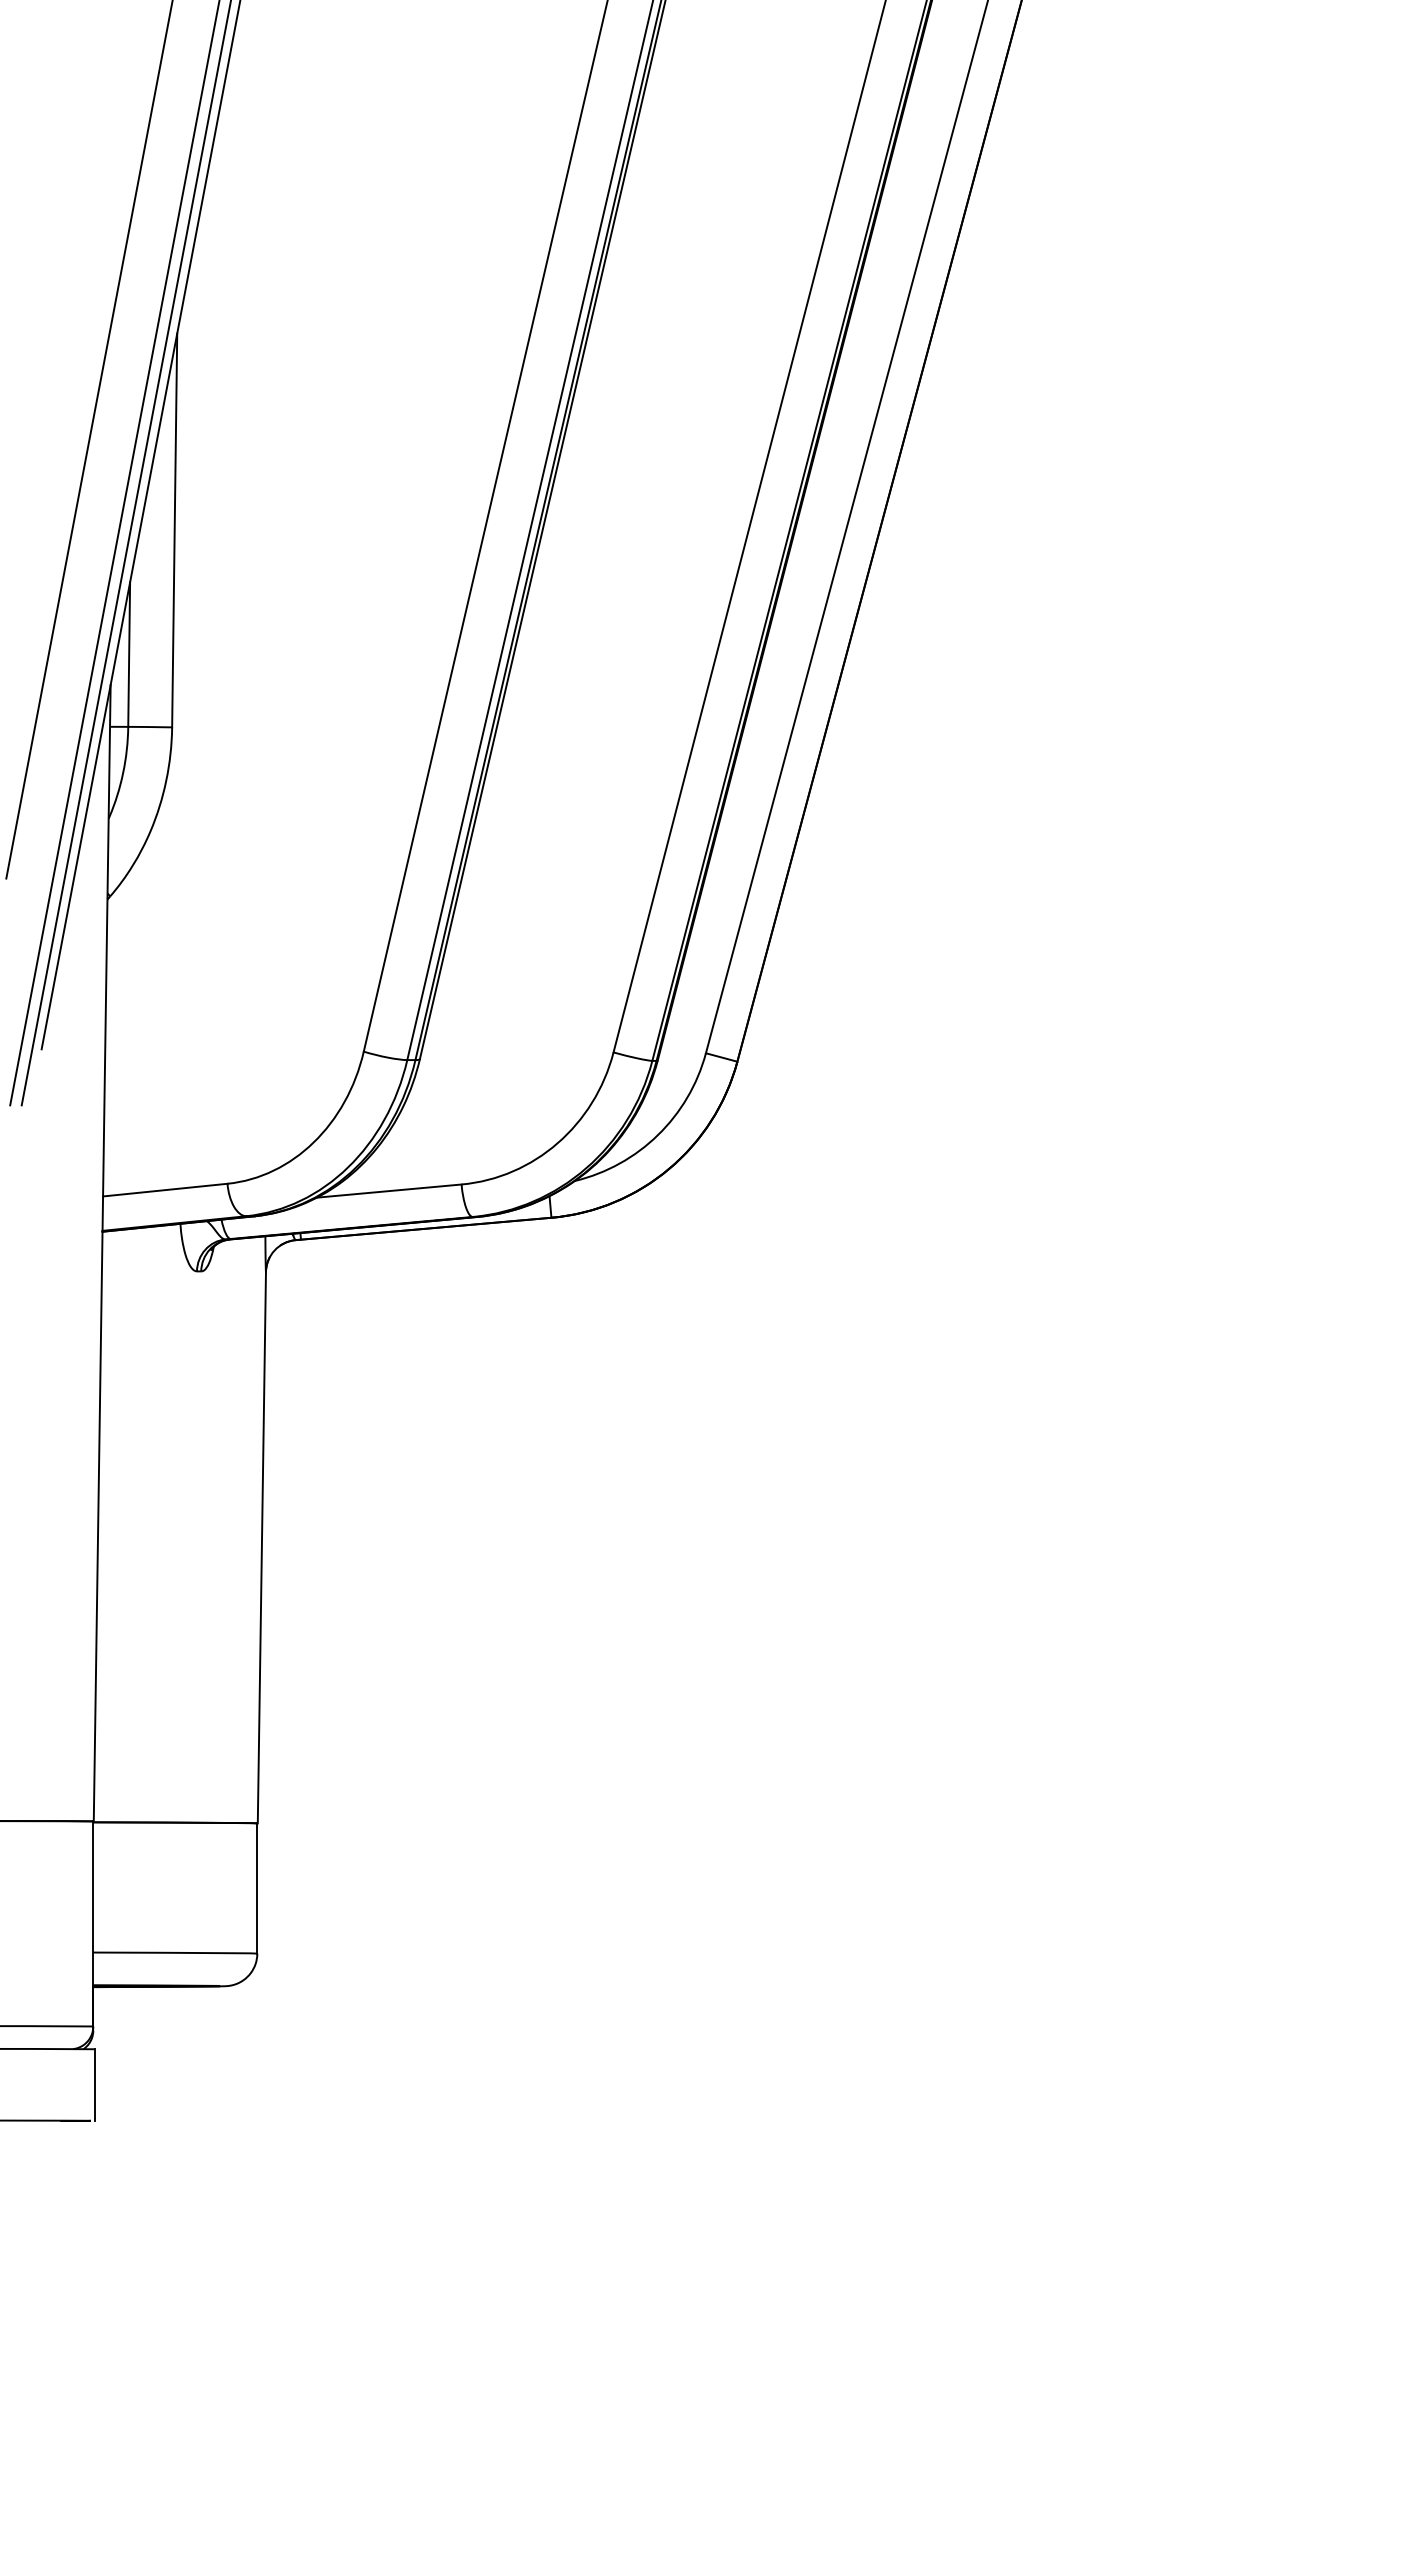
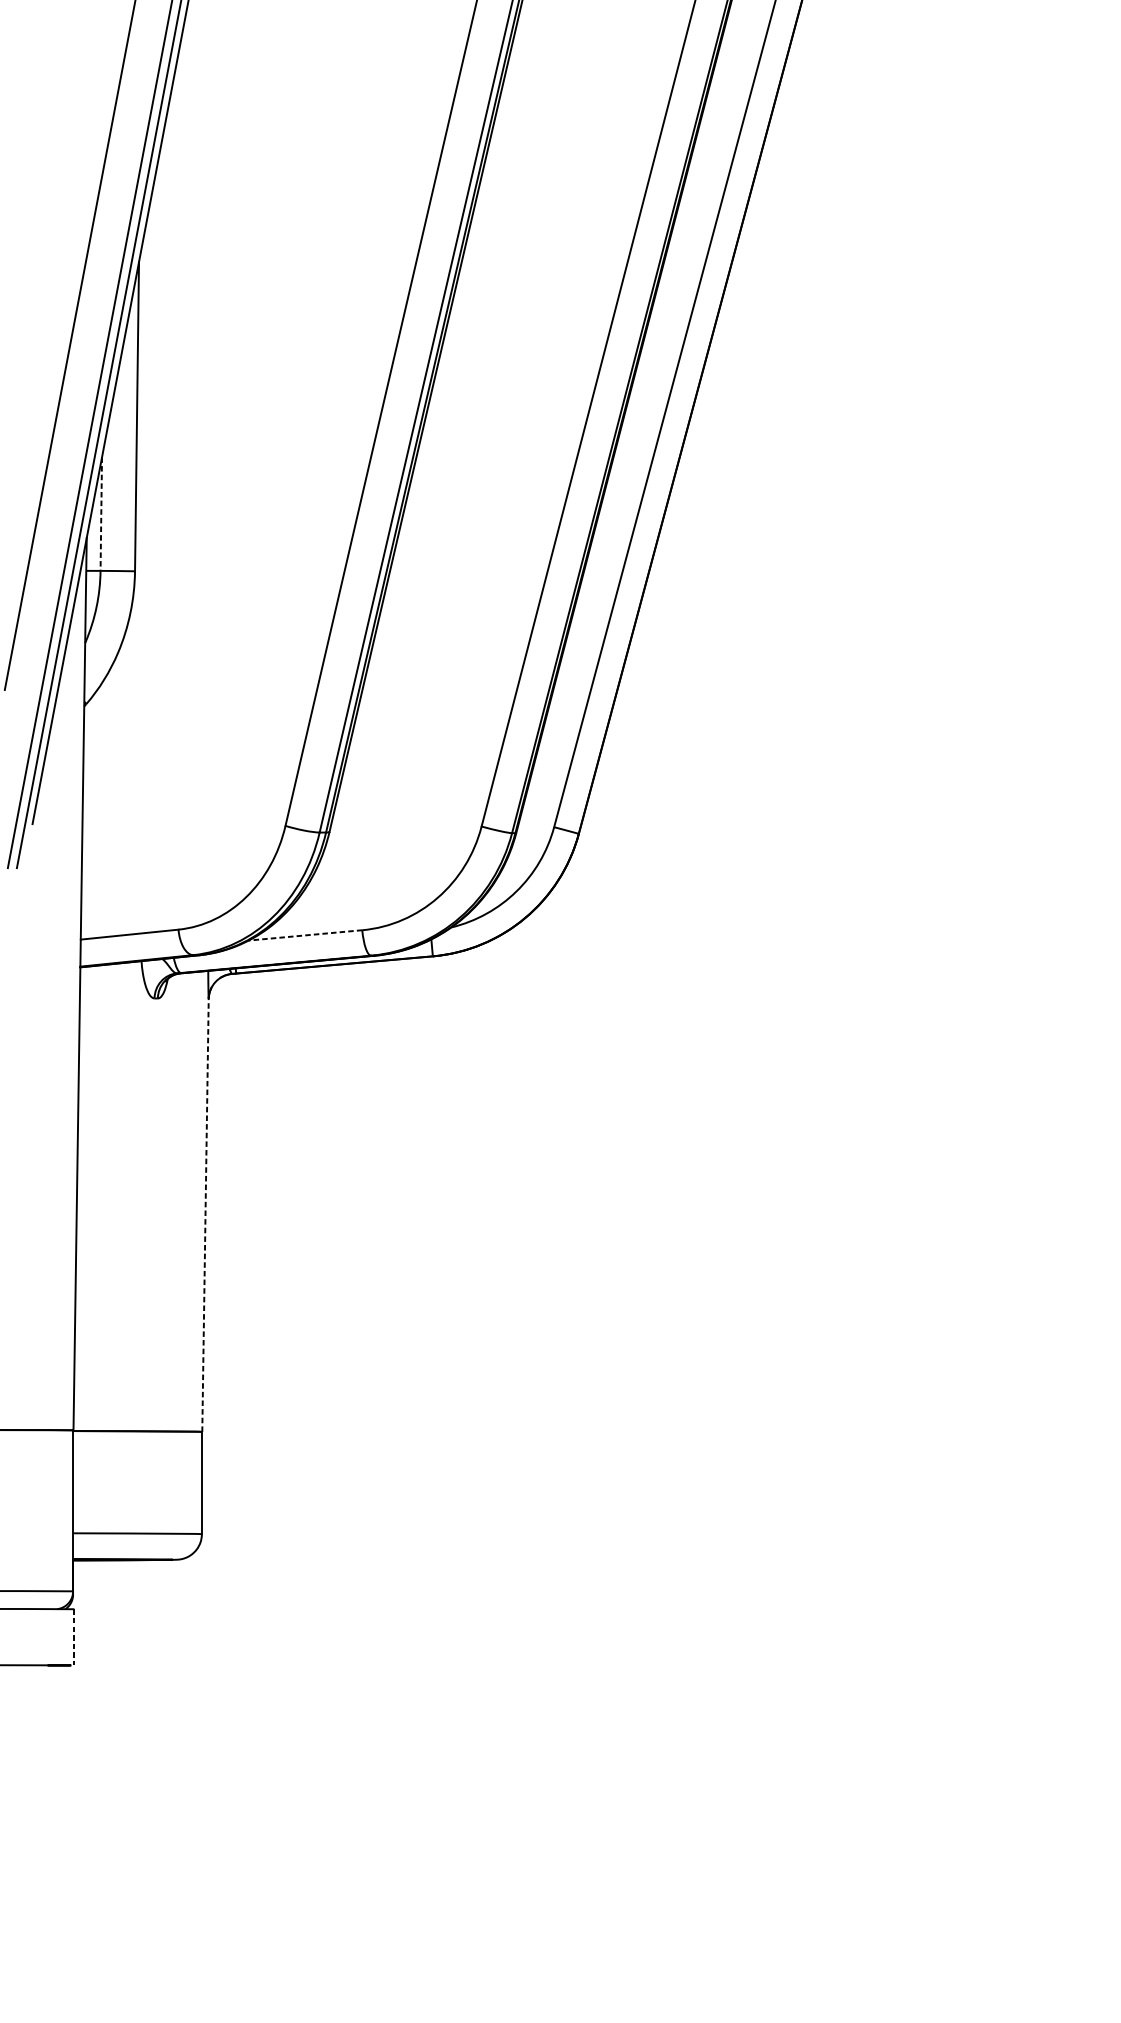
line: (129, 655) -> (101, 514), solid -> dashed
line: (389, 1191) -> (305, 935), solid -> dashed
line: (261, 1547) -> (205, 1215), solid -> dashed
line: (94, 2085) -> (74, 1637), solid -> dashed

